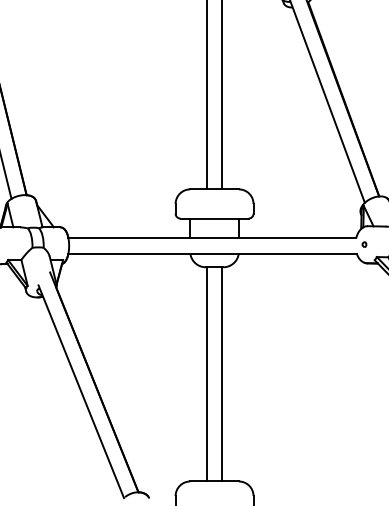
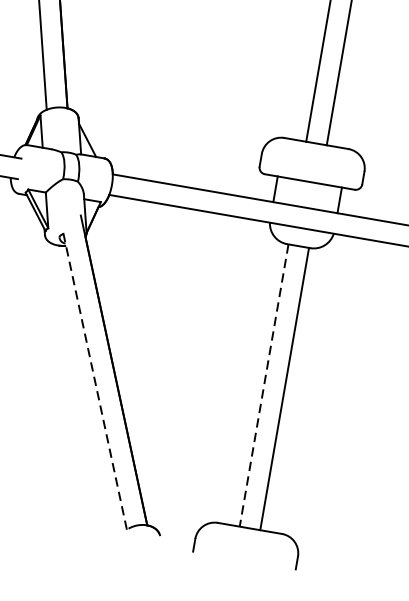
line: (206, 374) -> (263, 385), solid -> dashed
line: (81, 391) -> (95, 379), solid -> dashed

